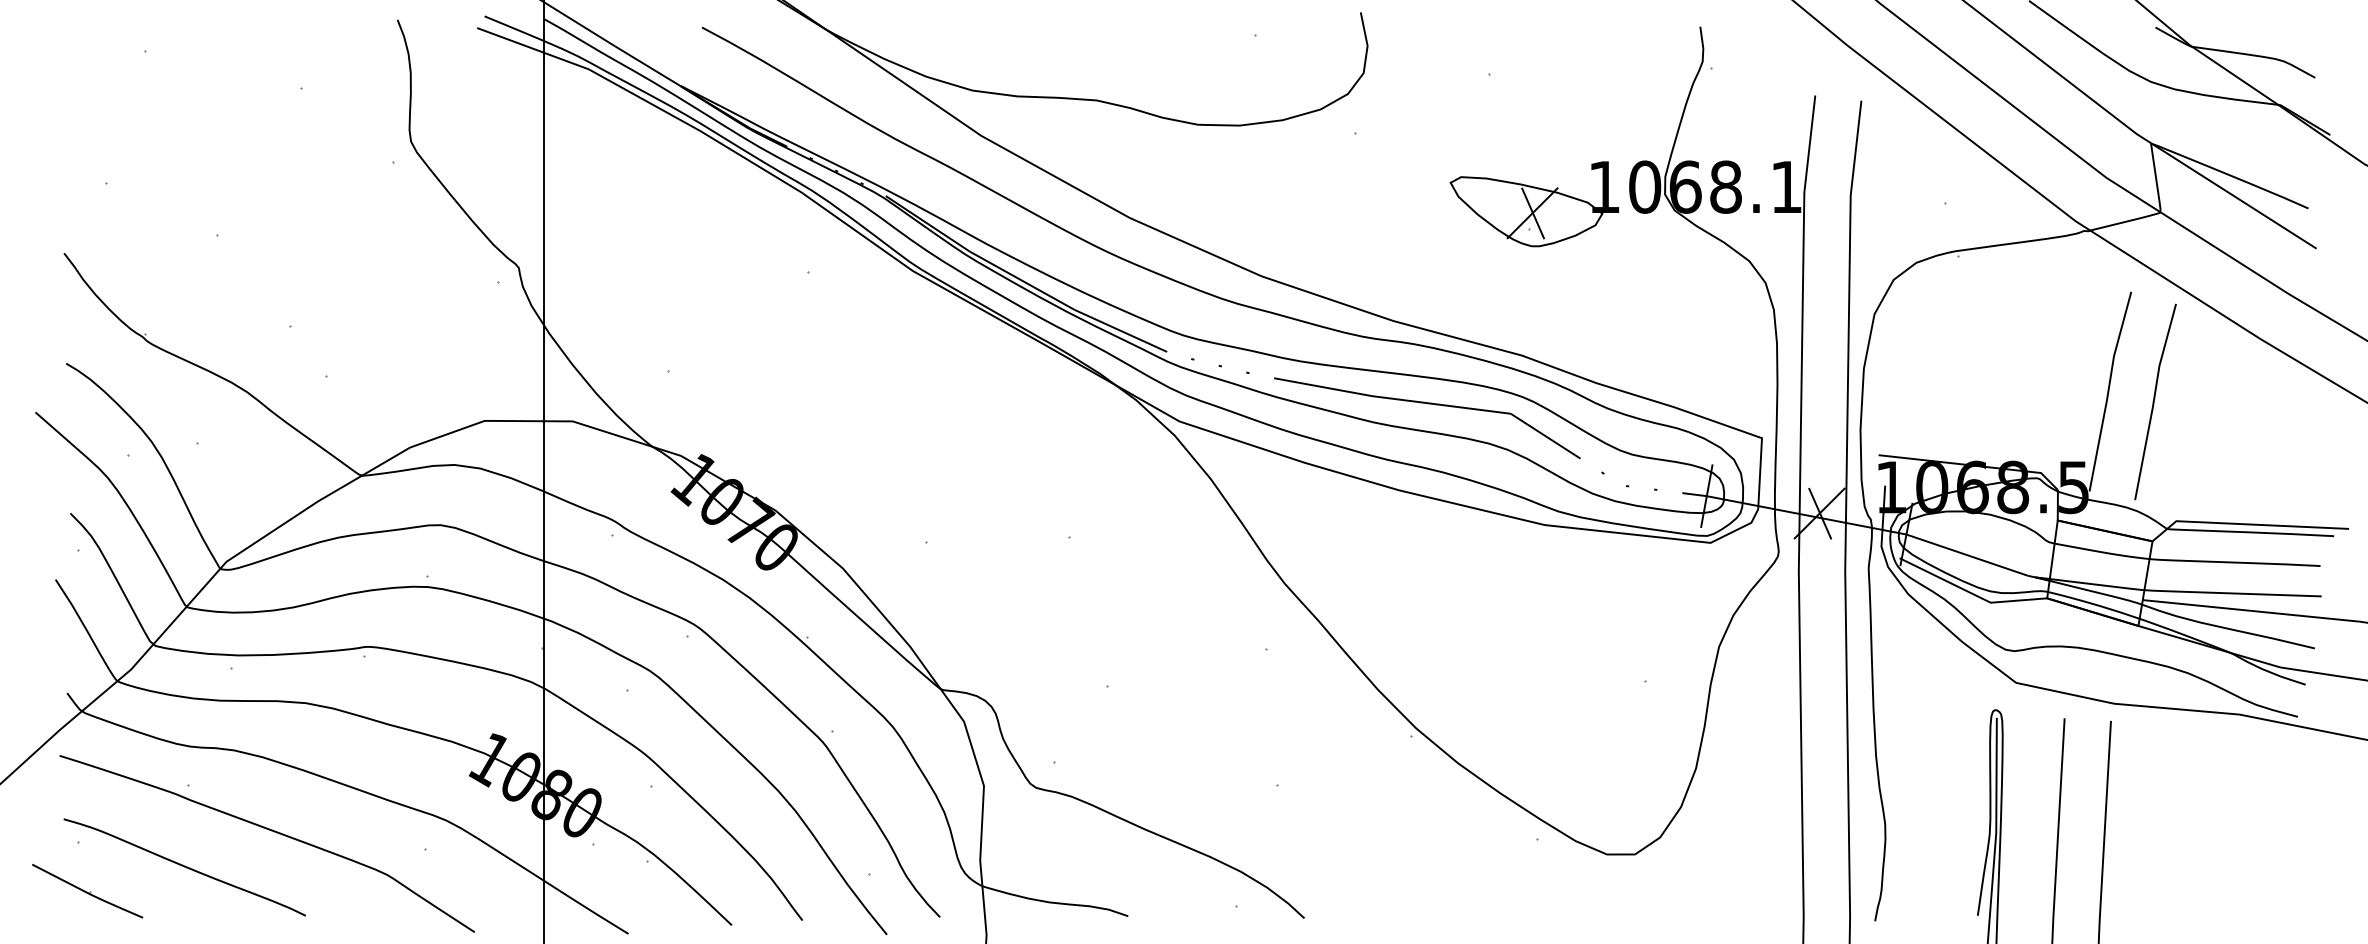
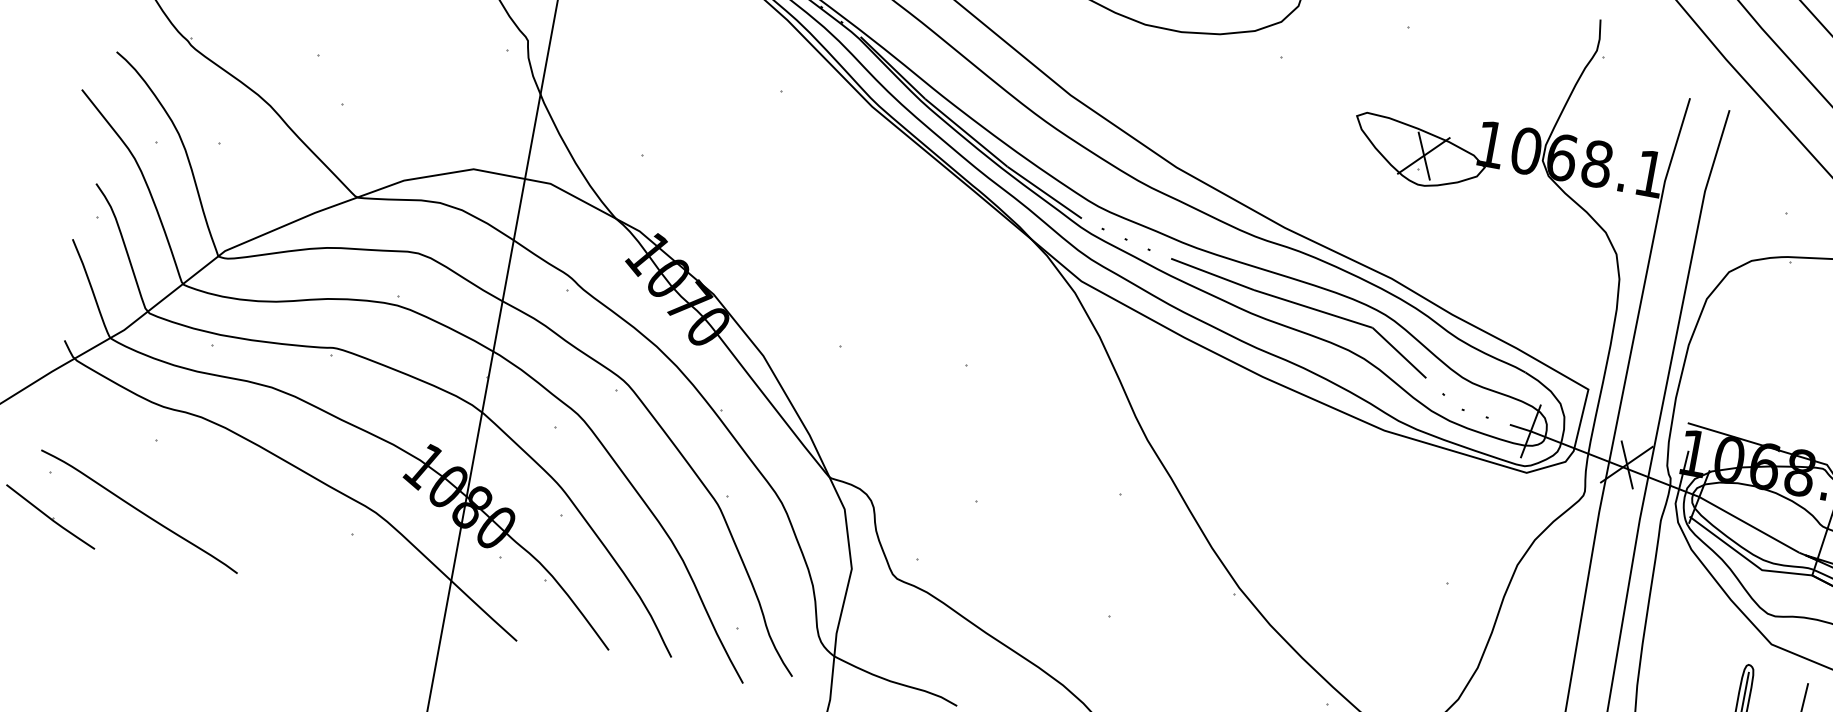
curve: (271, 831) -> (221, 494), removed

